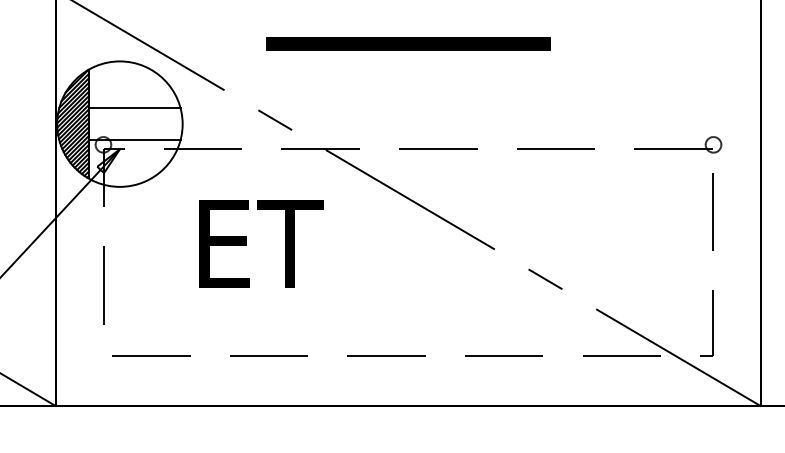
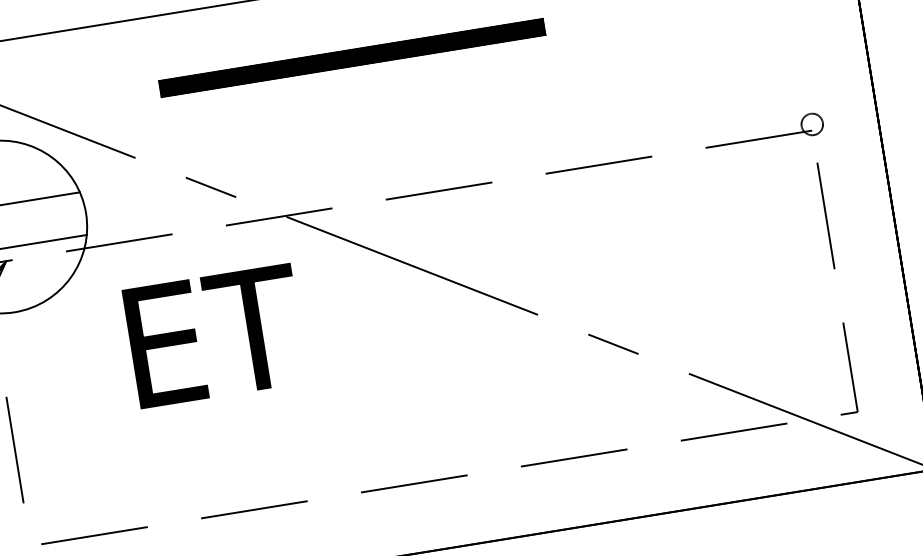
part: (408, 43) -> (352, 57), moved
text: (261, 243) -> (215, 335), moved

